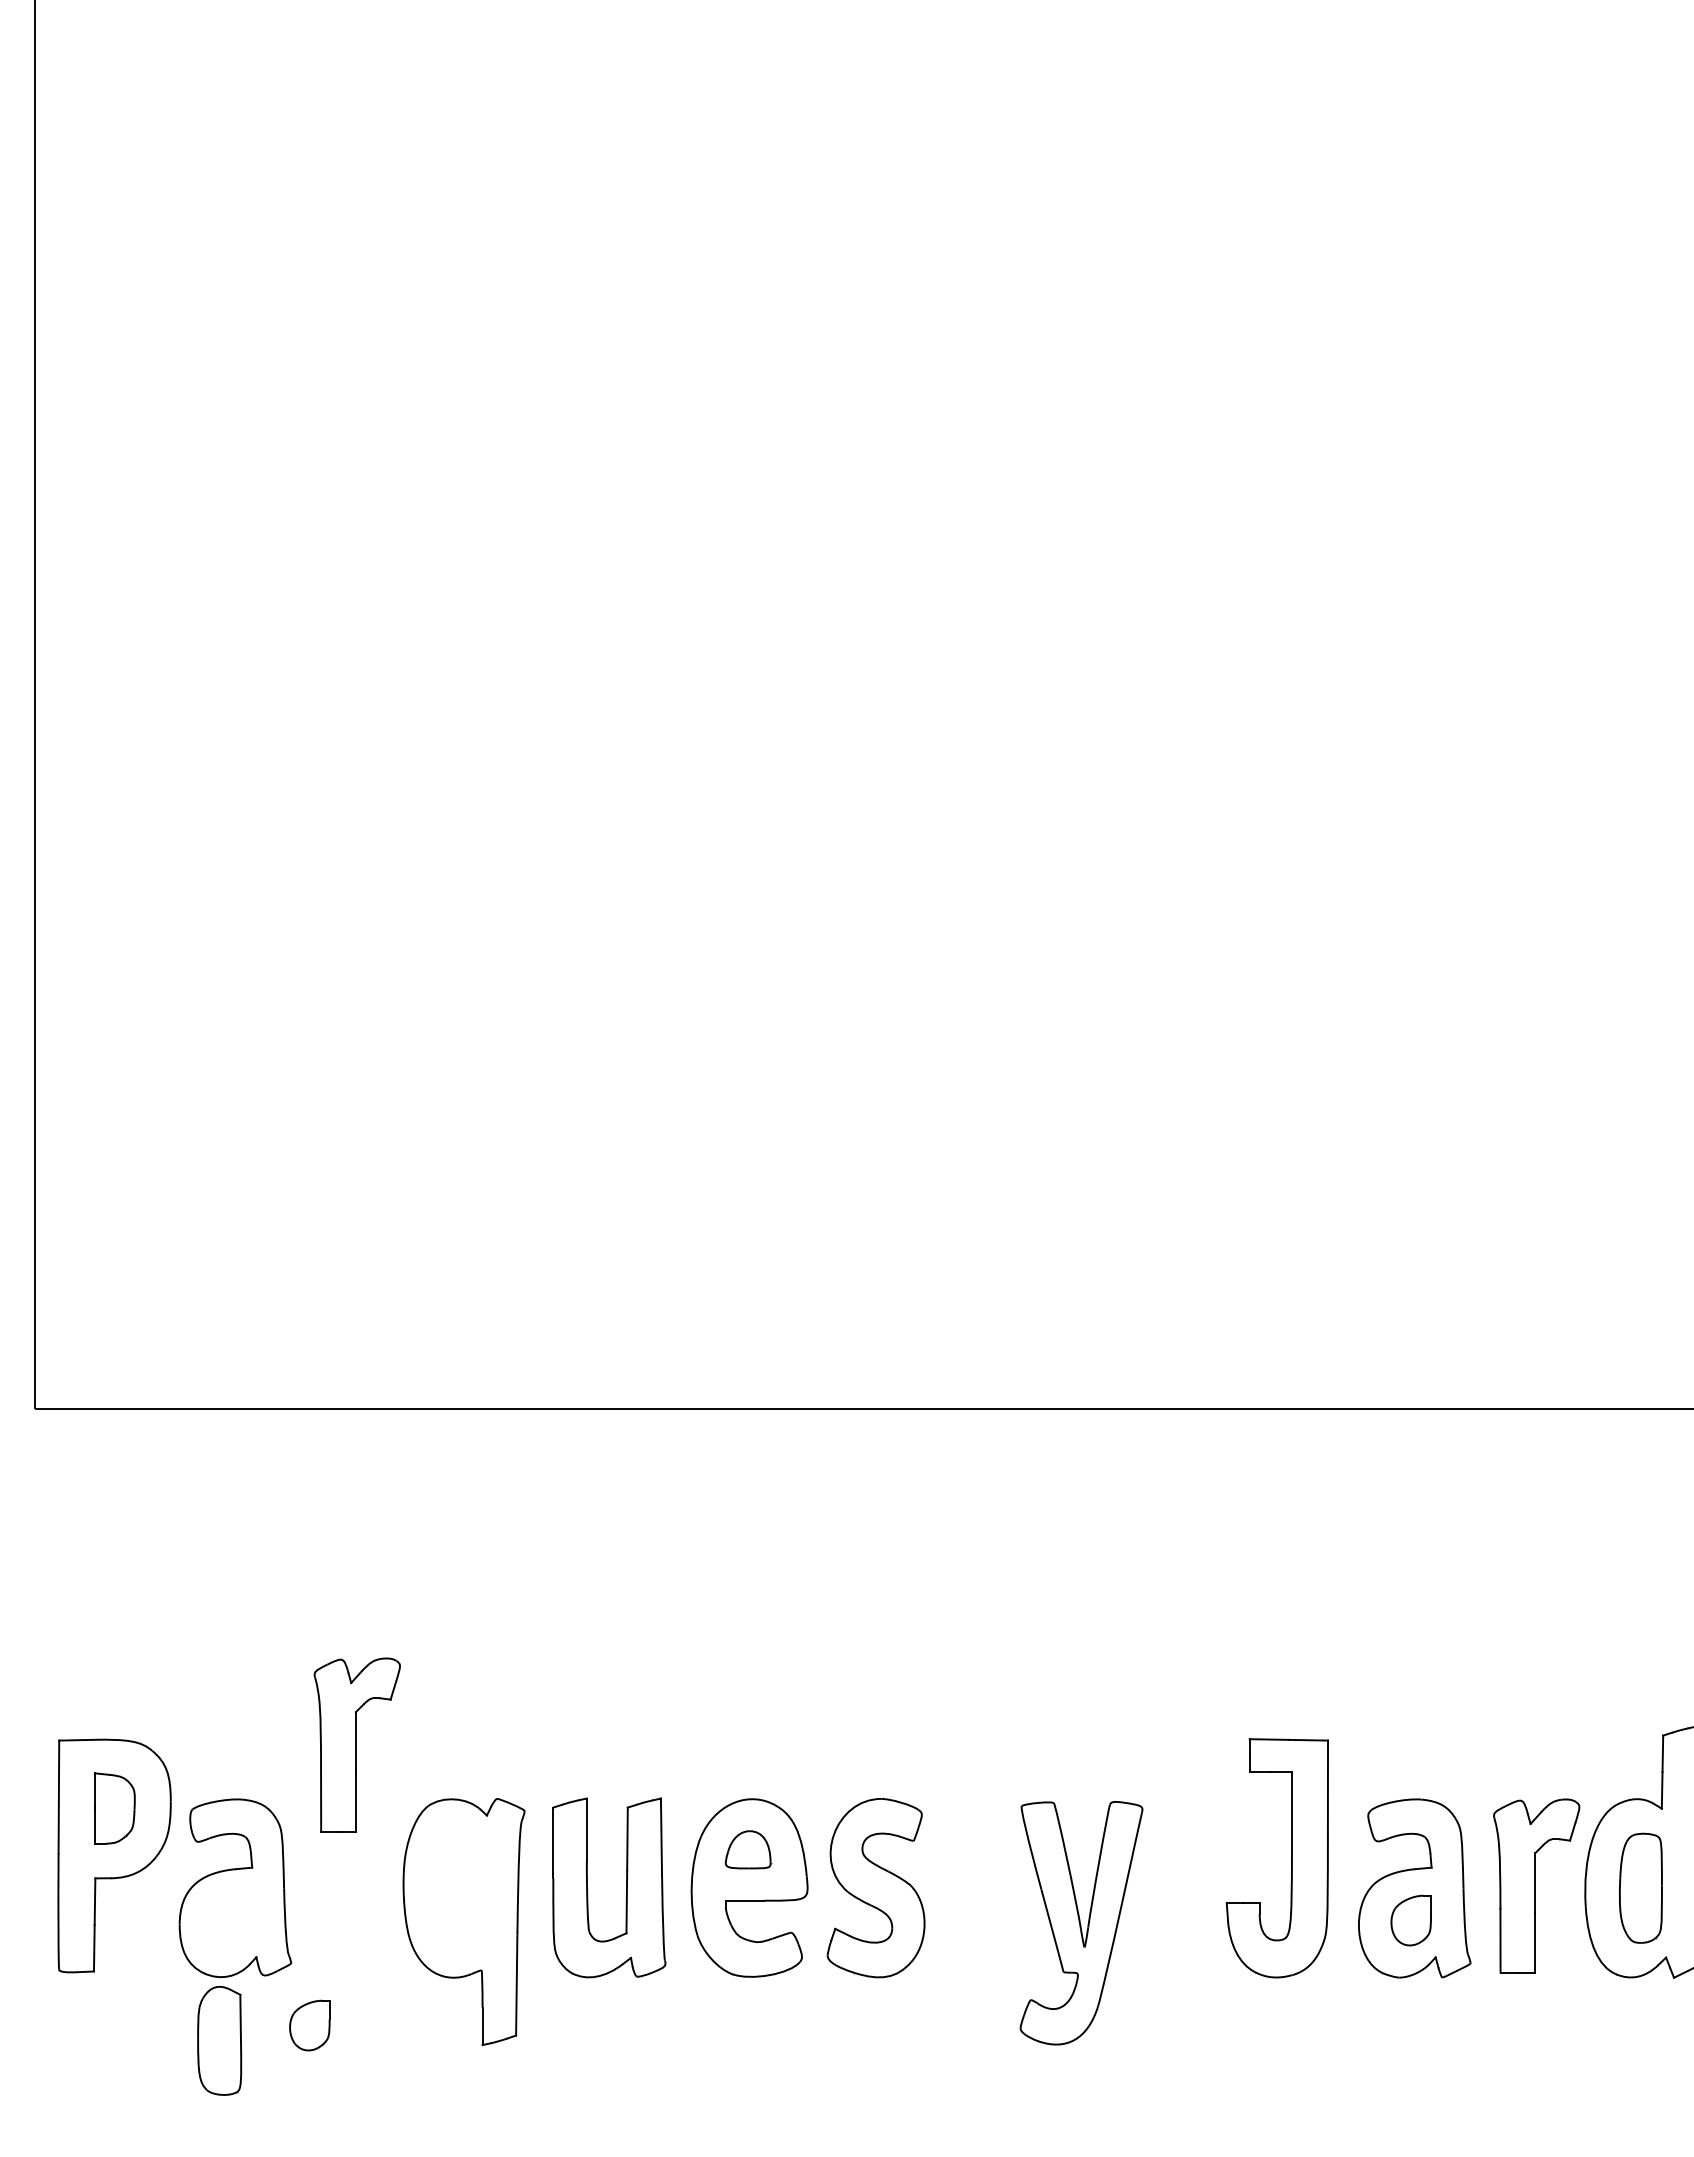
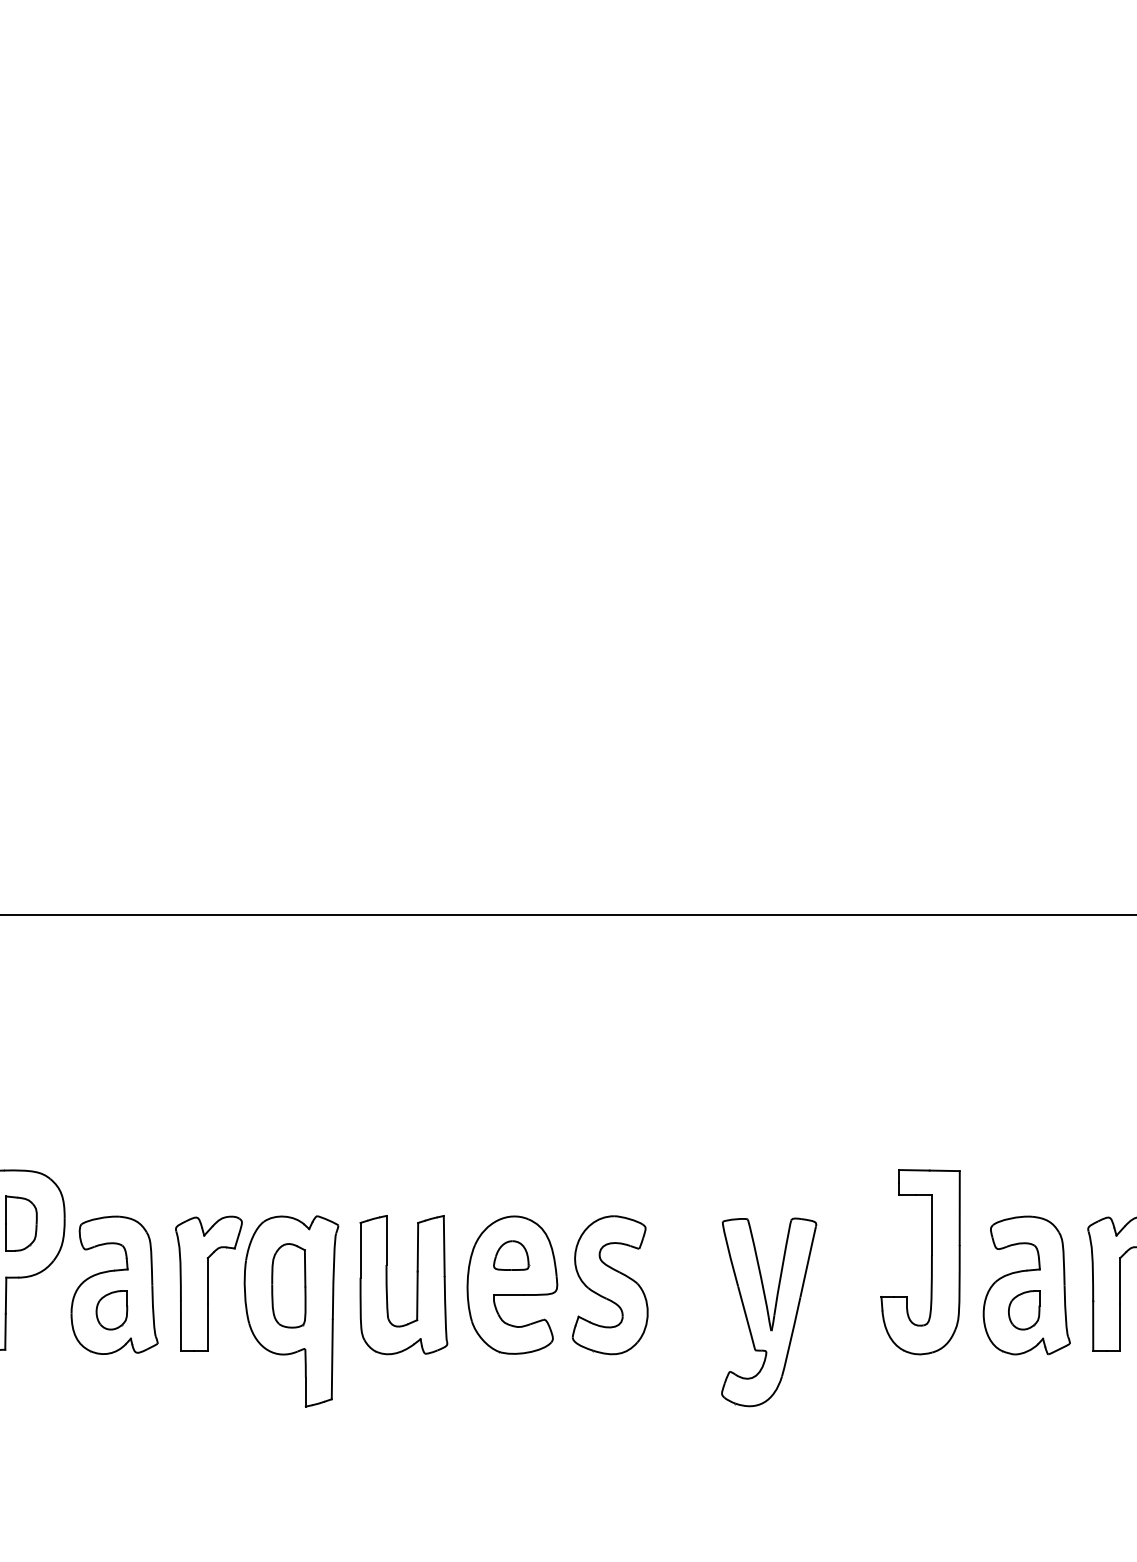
part: (356, 1744) -> (208, 1283), moved
part: (309, 2025) -> (111, 1310), moved
part: (219, 2040) -> (288, 1285), moved

